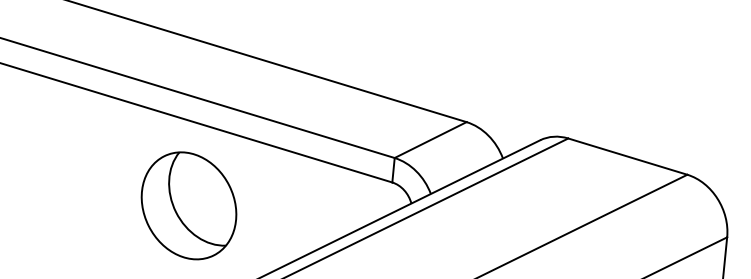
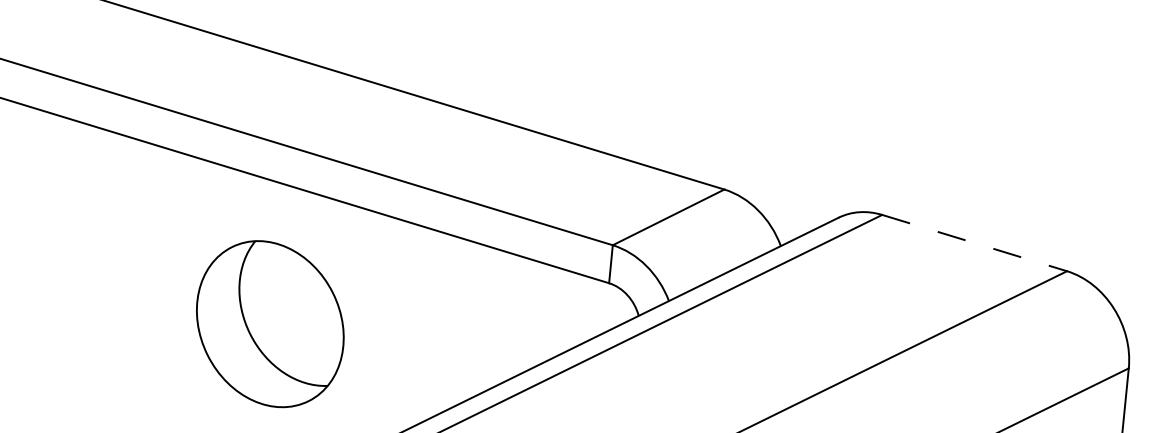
line: (628, 156) -> (975, 242), solid -> dashed
part: (188, 205) -> (269, 323), moved

